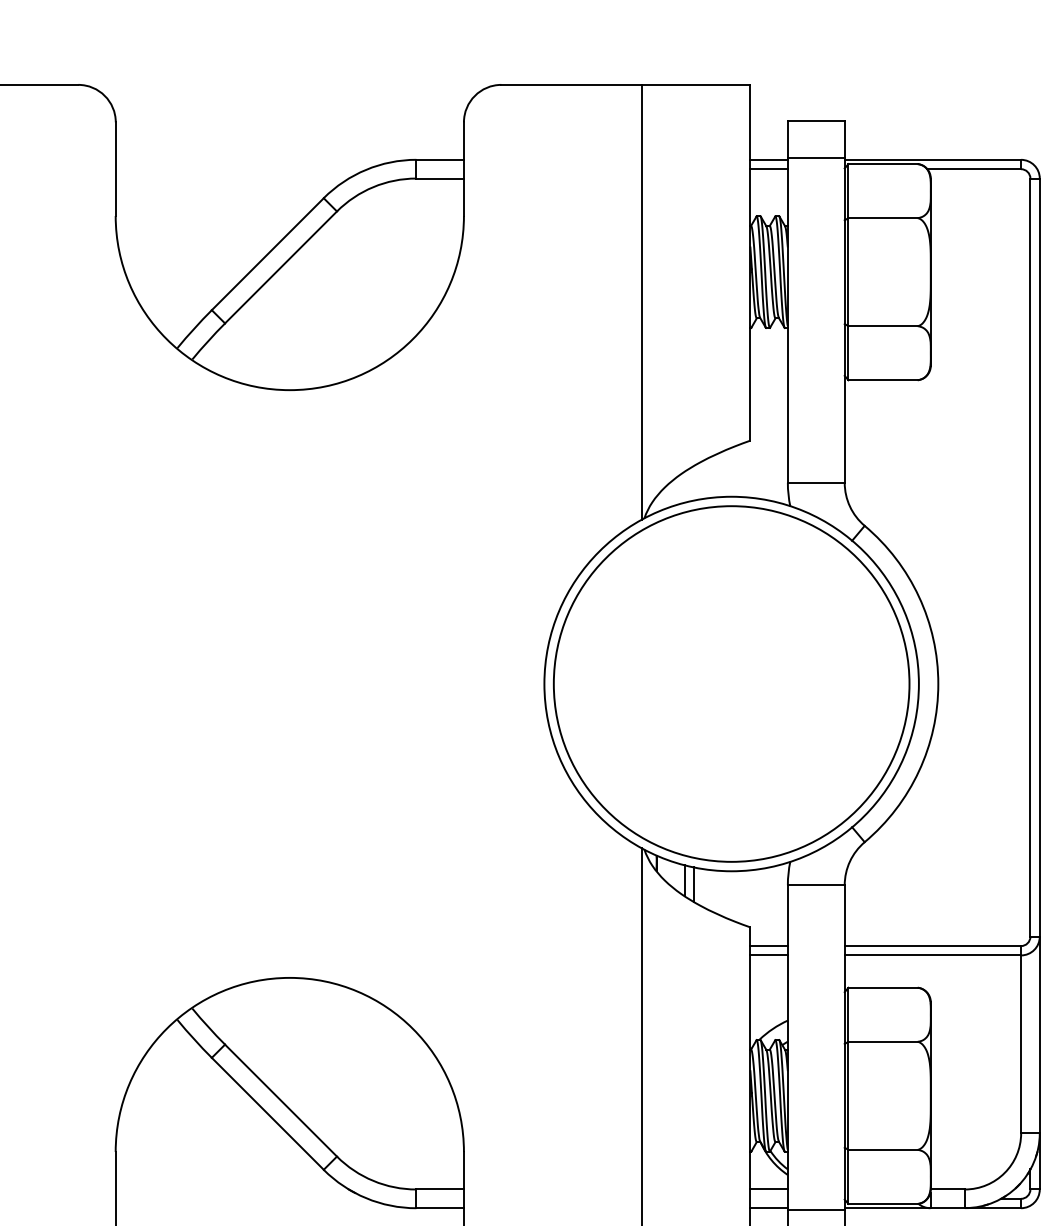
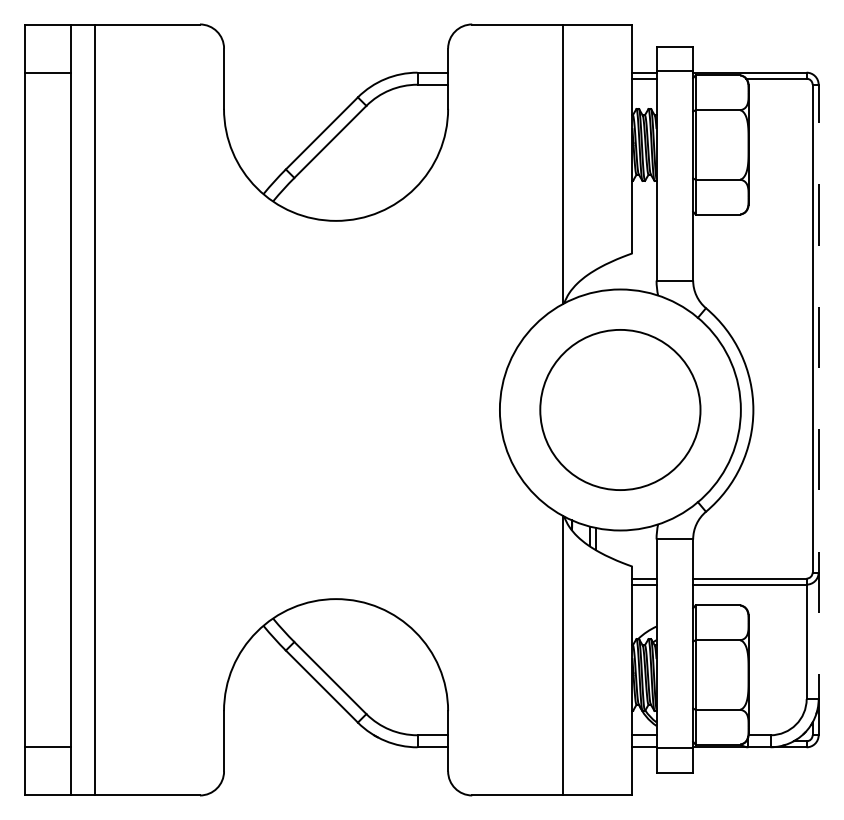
circle: (730, 683) -> (619, 409), size x0.7
line: (1039, 683) -> (818, 409), solid -> dashed

